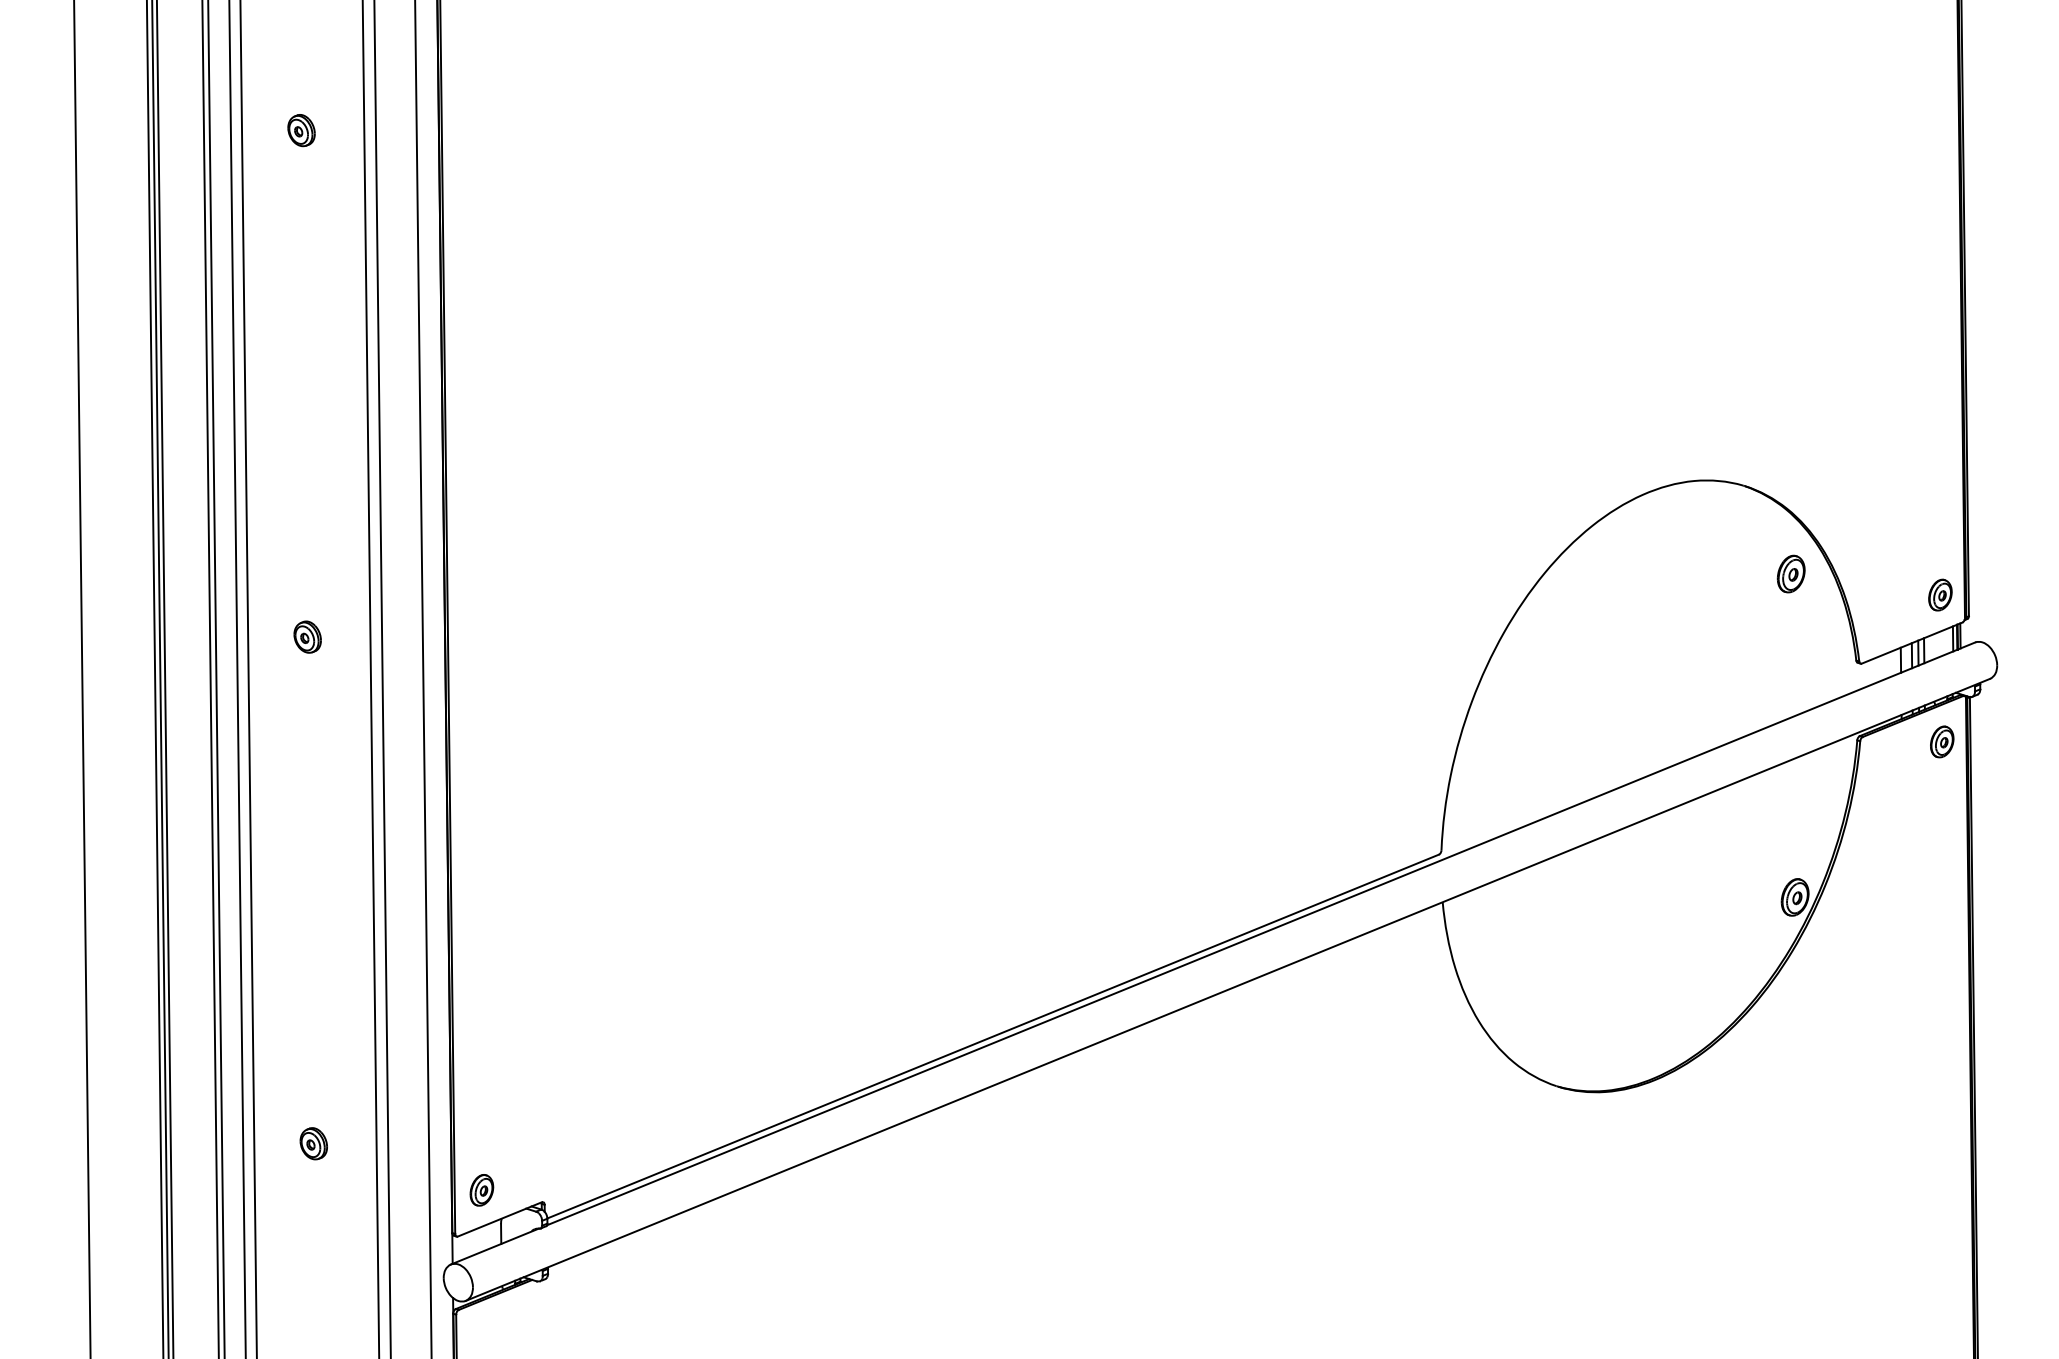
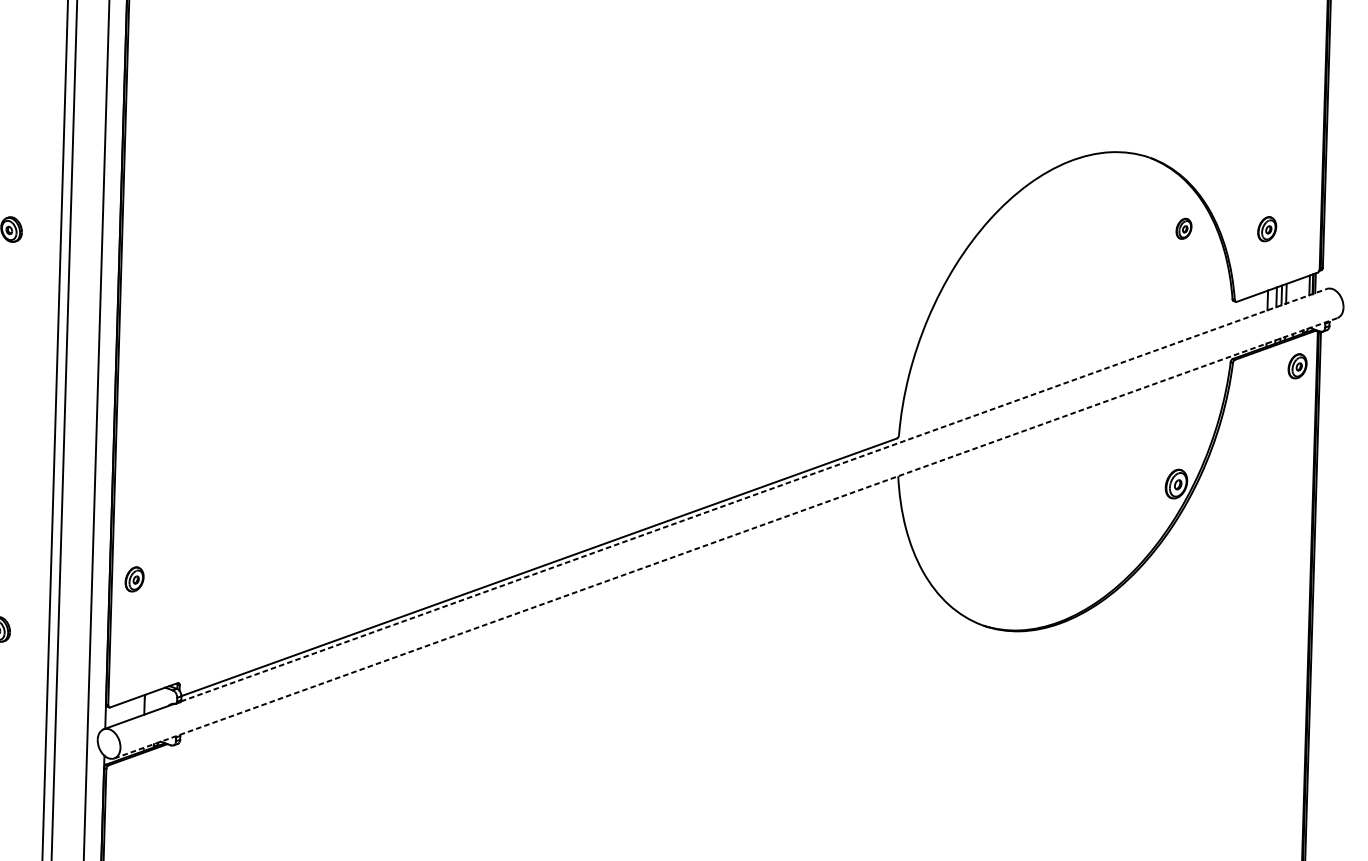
part: (1790, 573) -> (1183, 228), size x0.7
part: (1940, 594) -> (1267, 228), moved
line: (1261, 933) -> (754, 494), solid -> dashed
line: (1228, 989) -> (726, 538), solid -> dashed
part: (481, 1190) -> (134, 579), moved

